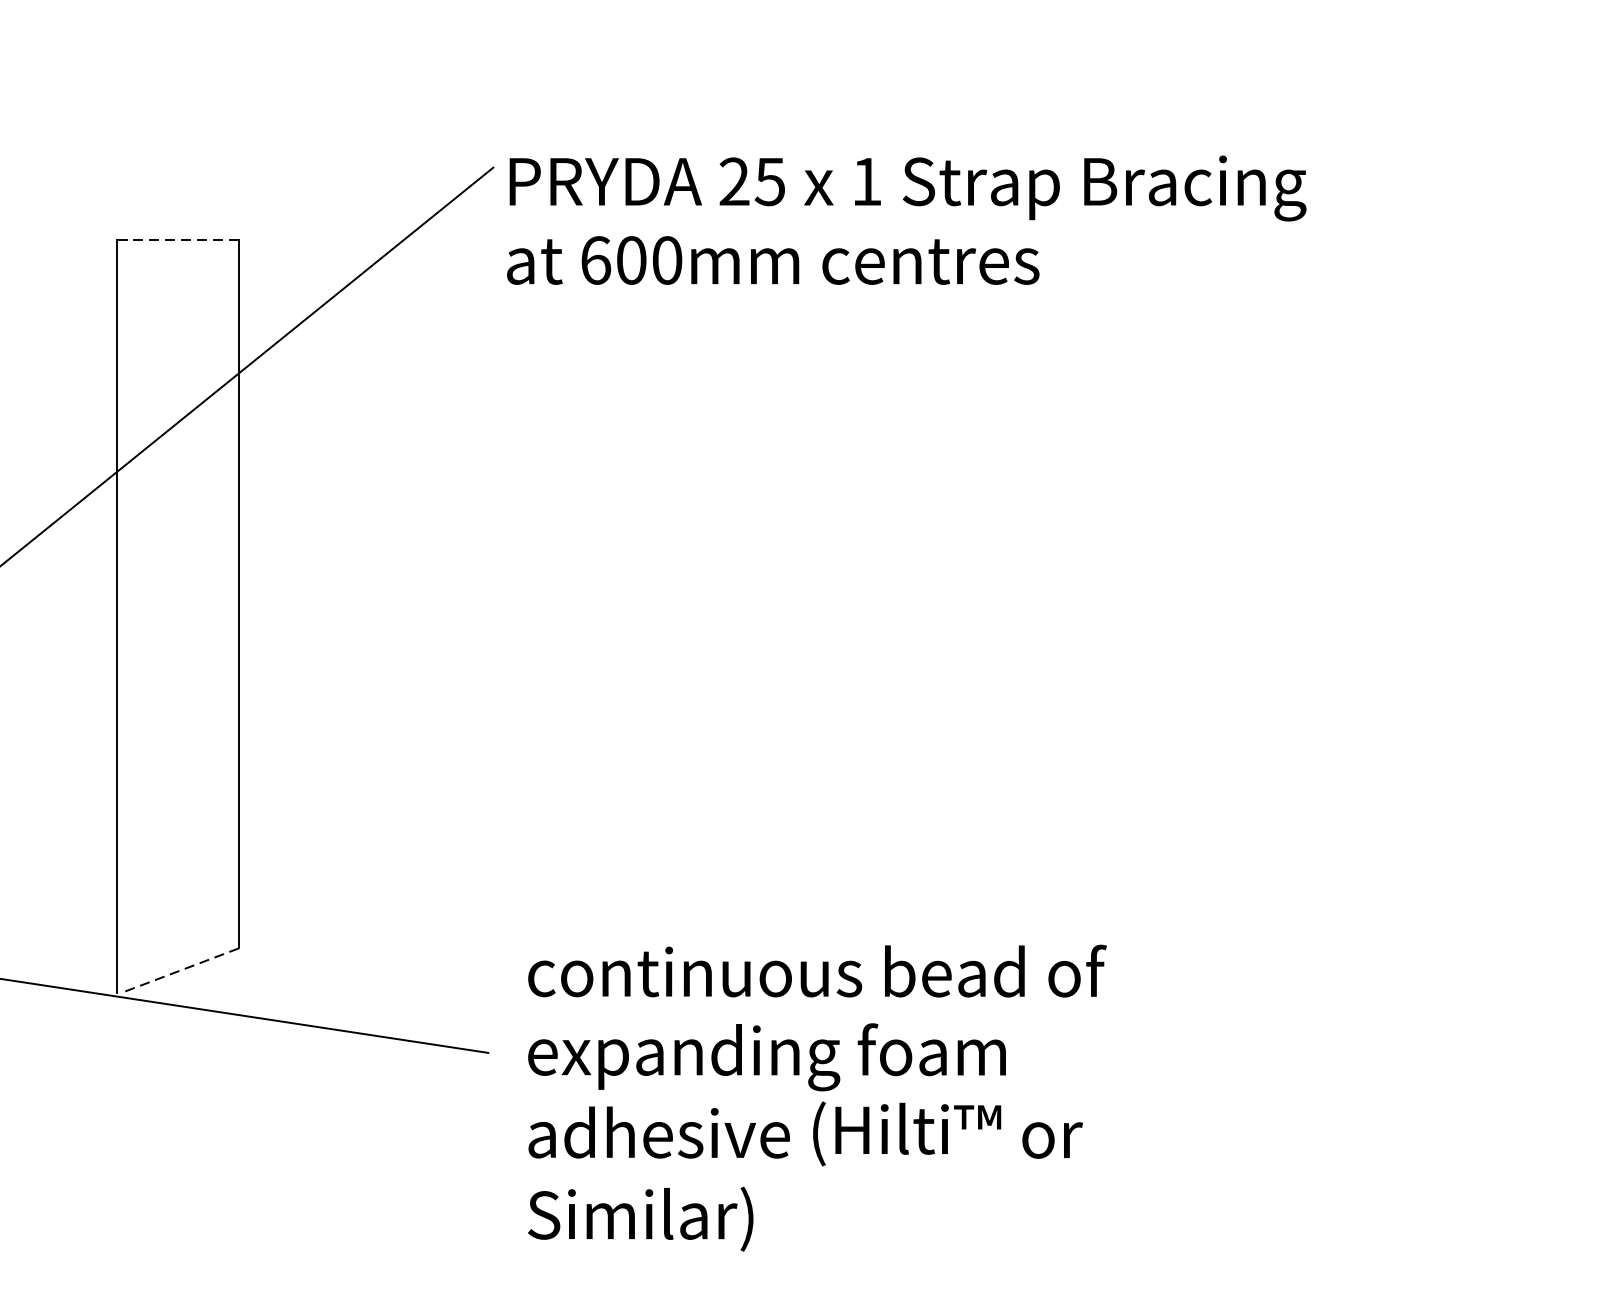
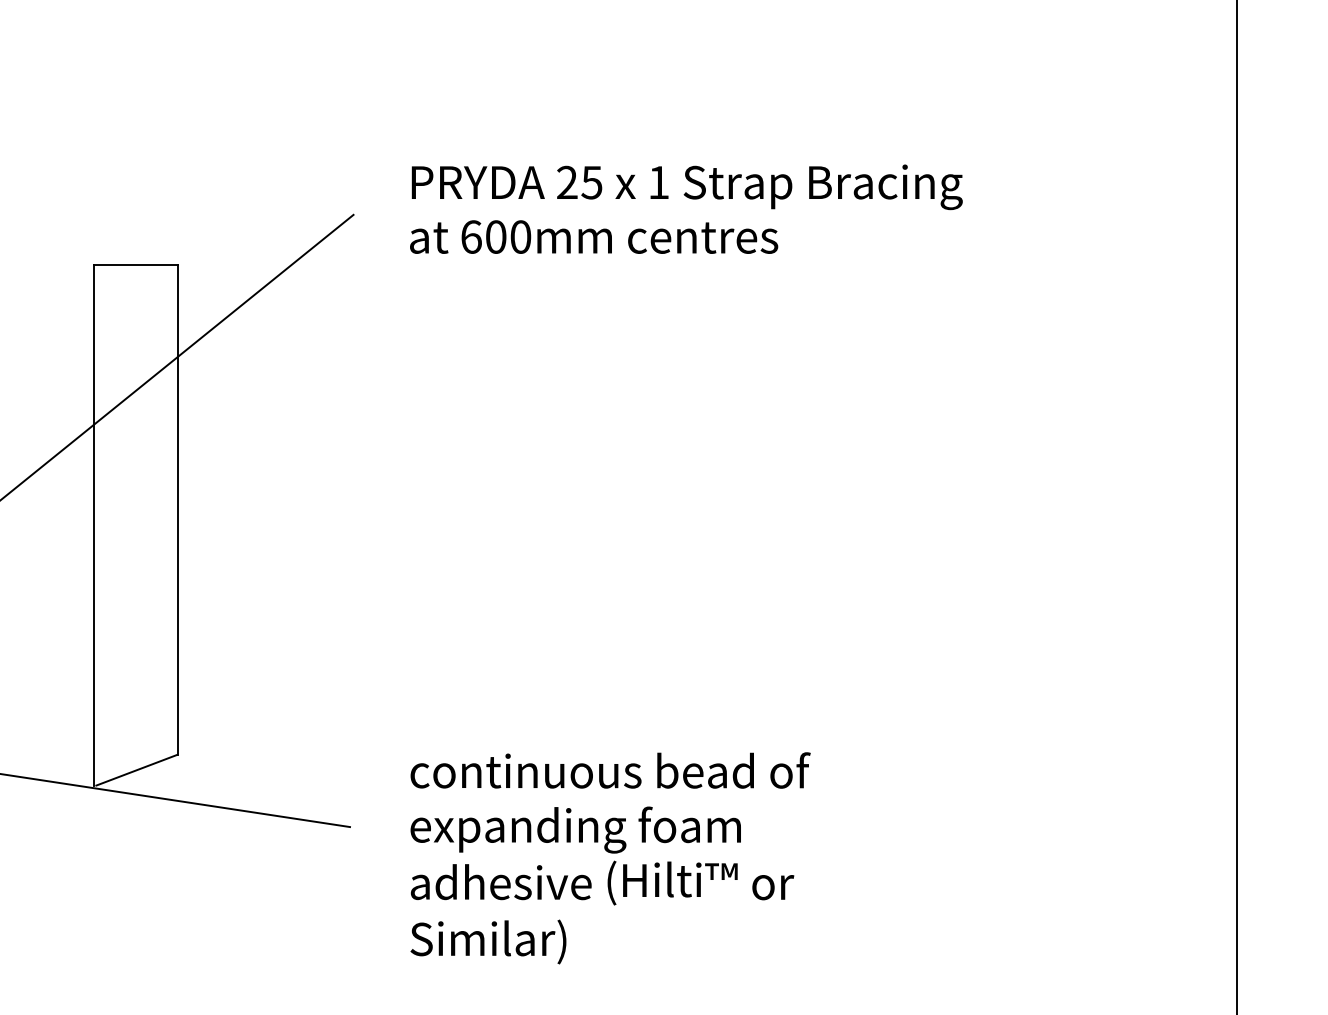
text: (906, 219) -> (686, 208), moved
line: (178, 240) -> (135, 265), dashed -> solid
line: (179, 971) -> (136, 770), dashed -> solid
text: (817, 1098) -> (610, 858), moved

